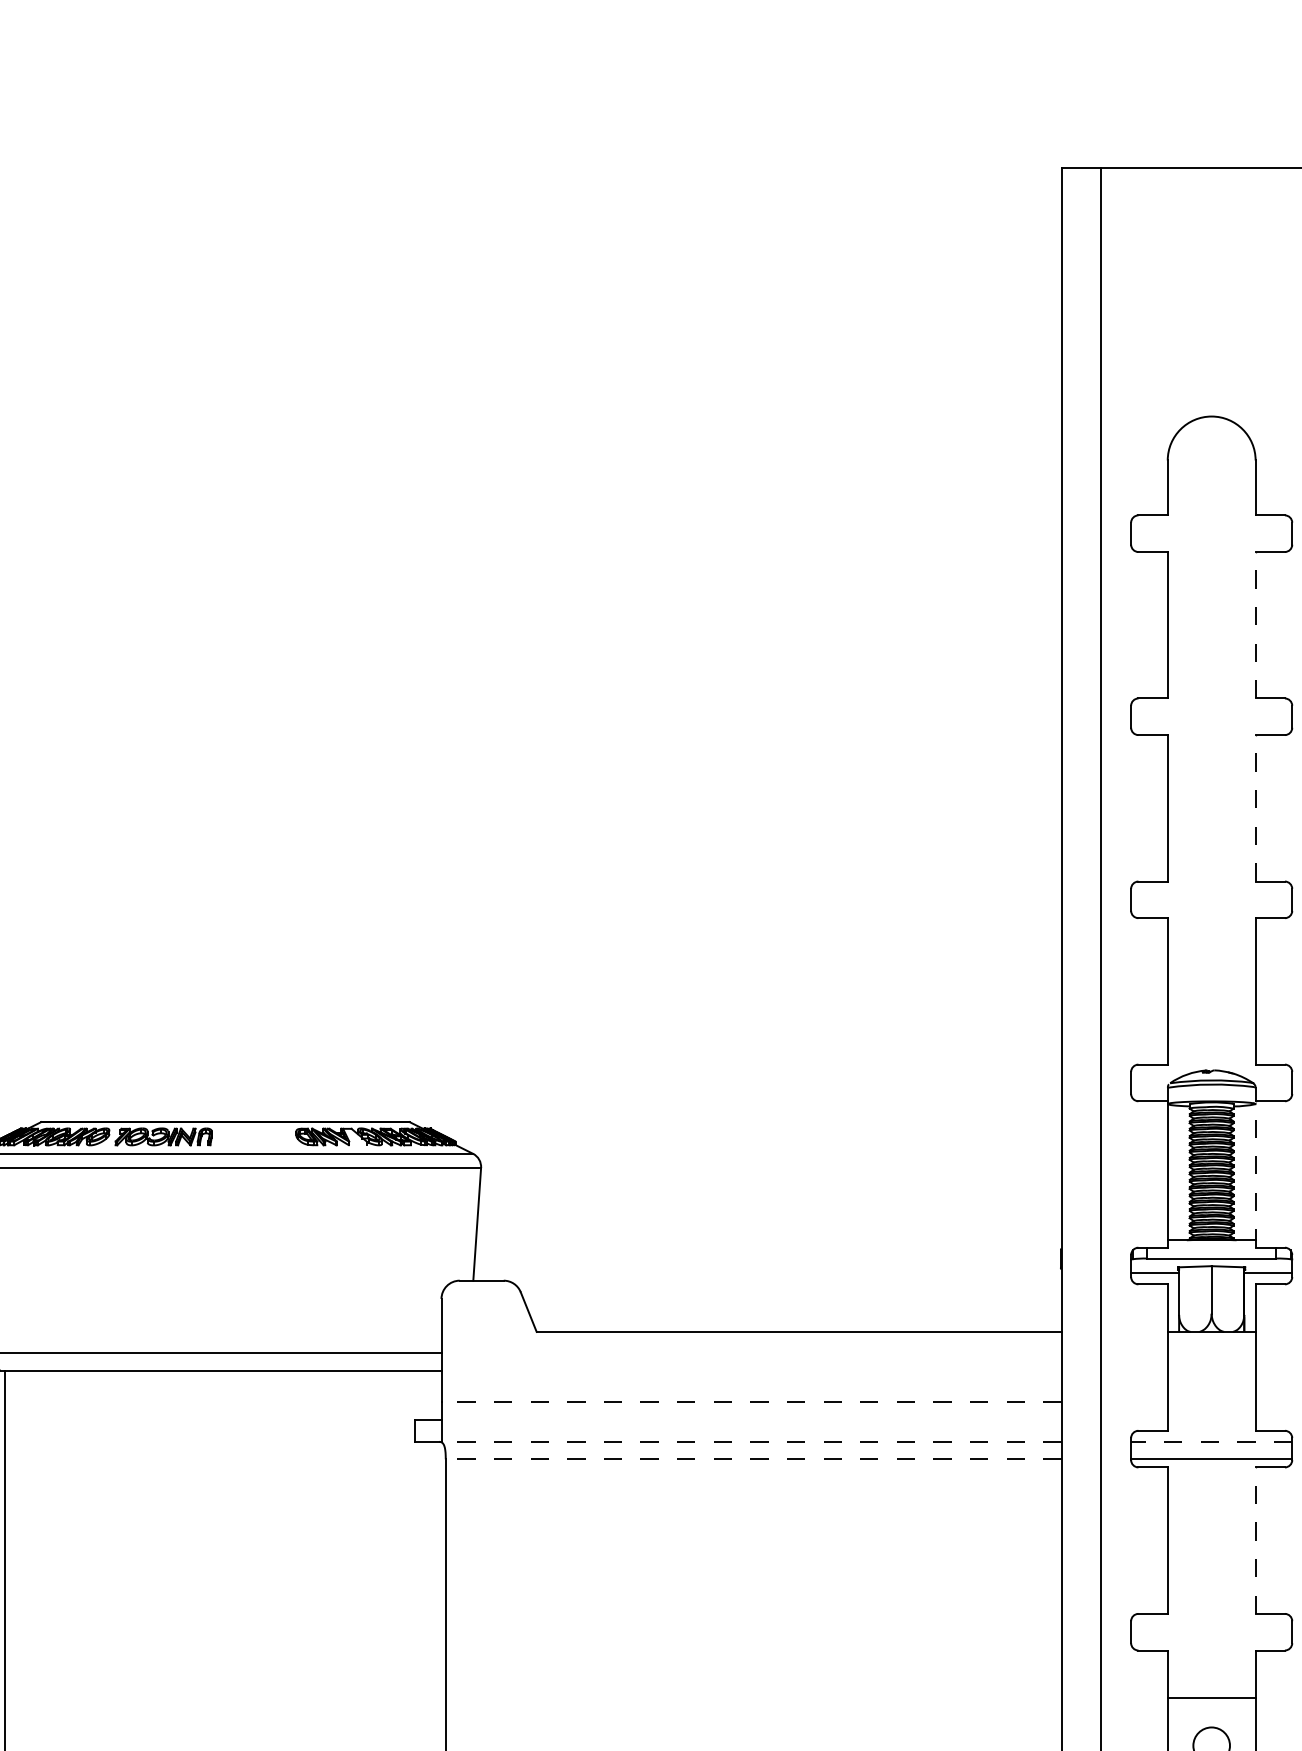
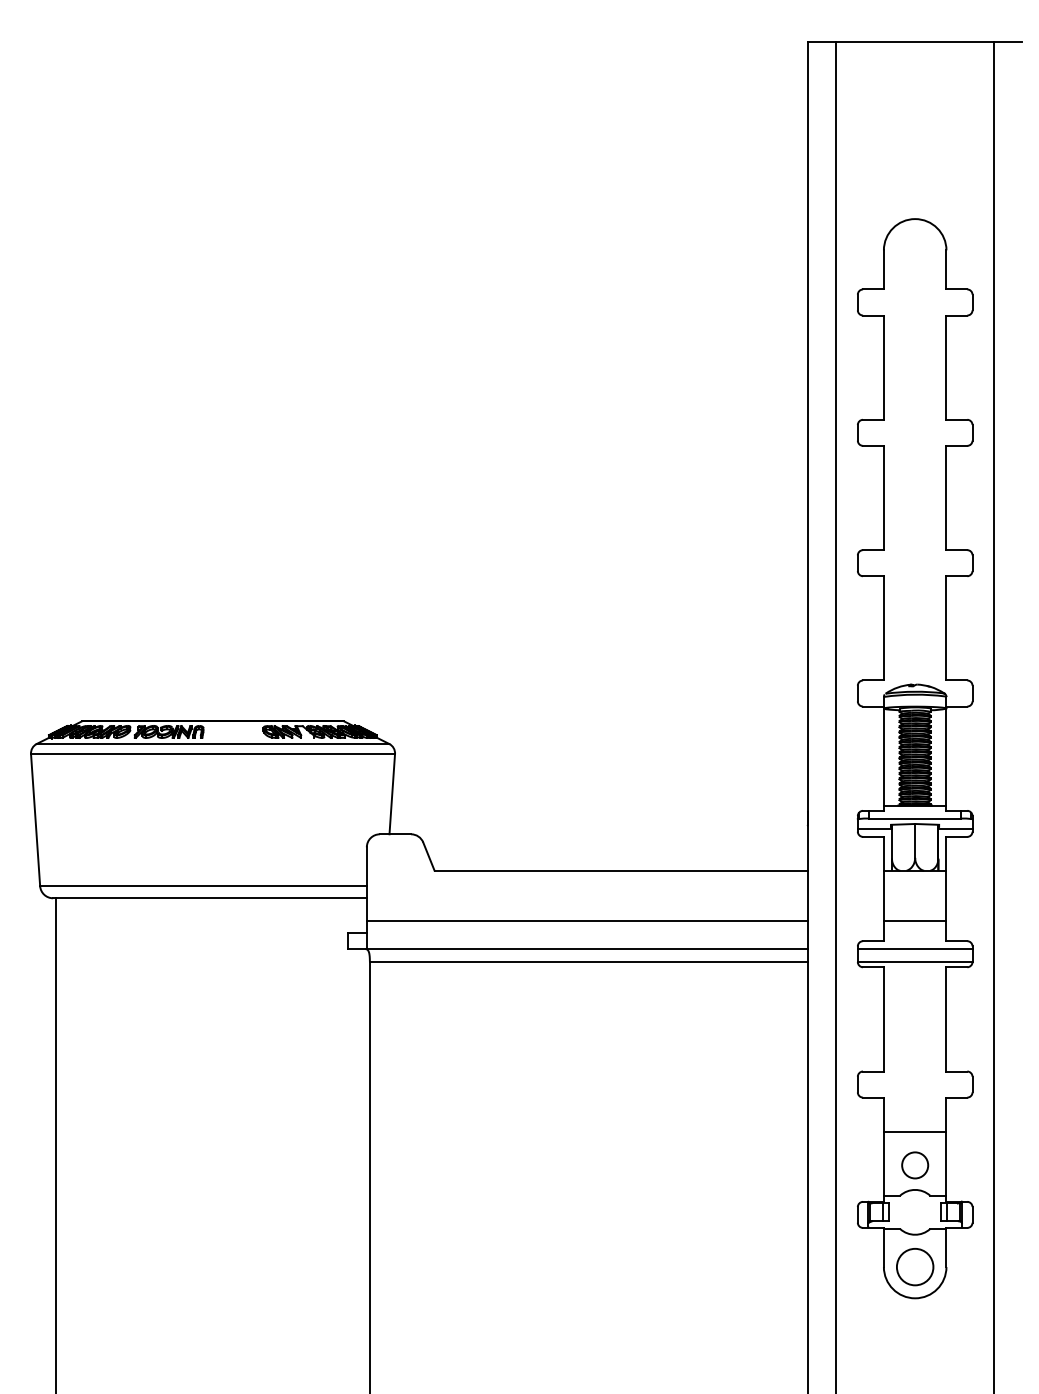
line: (1255, 625) -> (946, 367), dashed -> solid
line: (1255, 807) -> (946, 497), dashed -> solid
line: (1255, 1174) -> (946, 758), dashed -> solid
line: (751, 1401) -> (587, 920), dashed -> solid
line: (1210, 1401) -> (914, 920), added
line: (751, 1442) -> (587, 949), dashed -> solid
line: (1210, 1442) -> (914, 949), dashed -> solid
line: (752, 1459) -> (588, 961), dashed -> solid
line: (1255, 1539) -> (946, 1018), dashed -> solid

